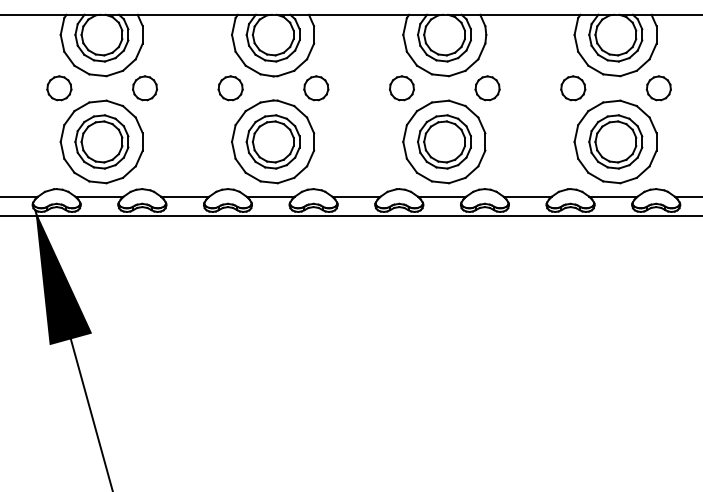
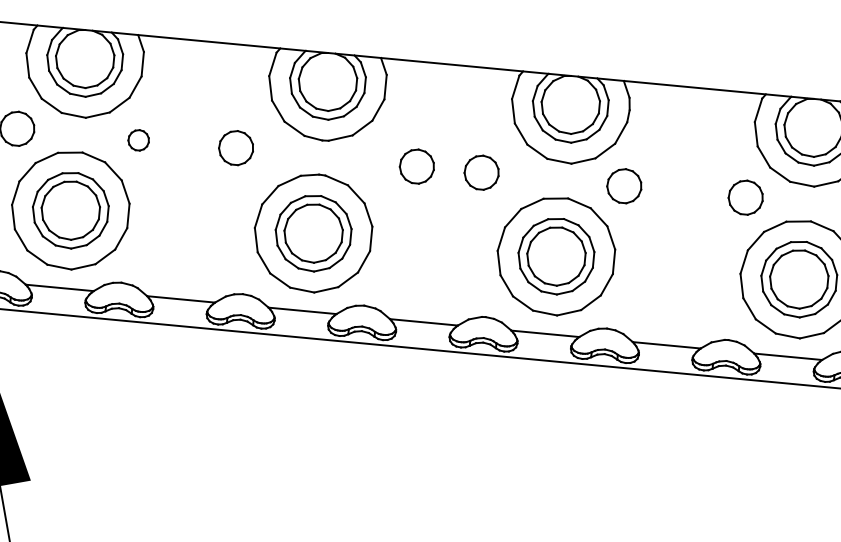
part: (144, 88) -> (137, 140), size x0.6
part: (230, 88) -> (235, 148), moved
part: (316, 88) -> (417, 166), moved
part: (401, 88) -> (481, 172), moved

